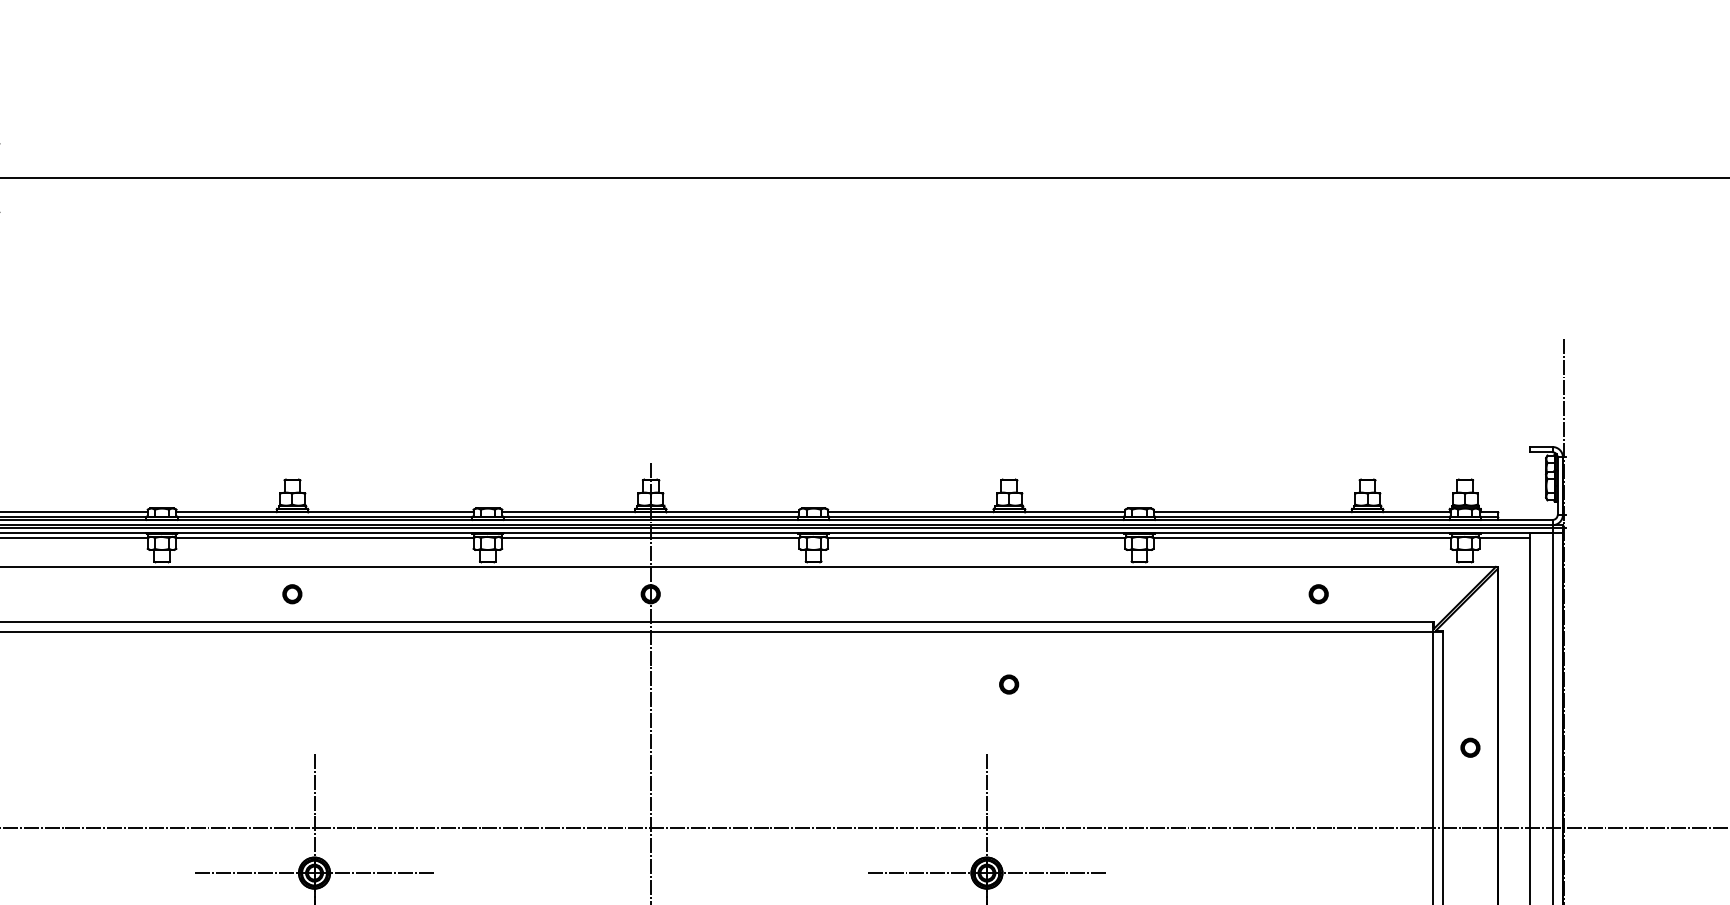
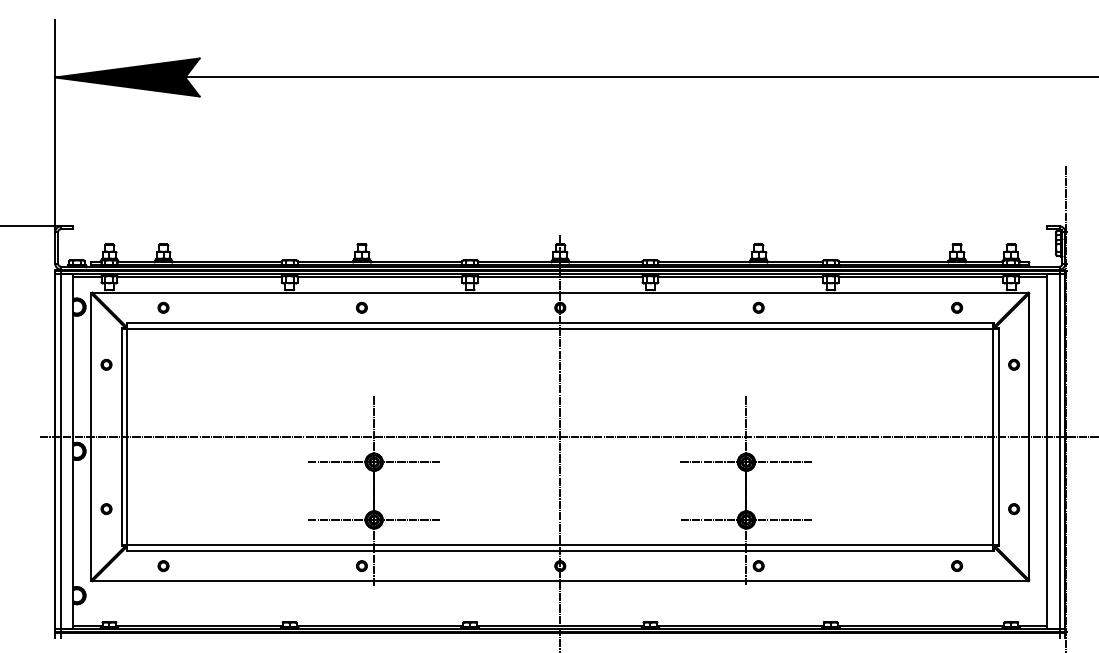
part: (1317, 593) -> (956, 307), moved
part: (1008, 683) -> (758, 307), moved
part: (1469, 747) -> (1013, 364), moved

